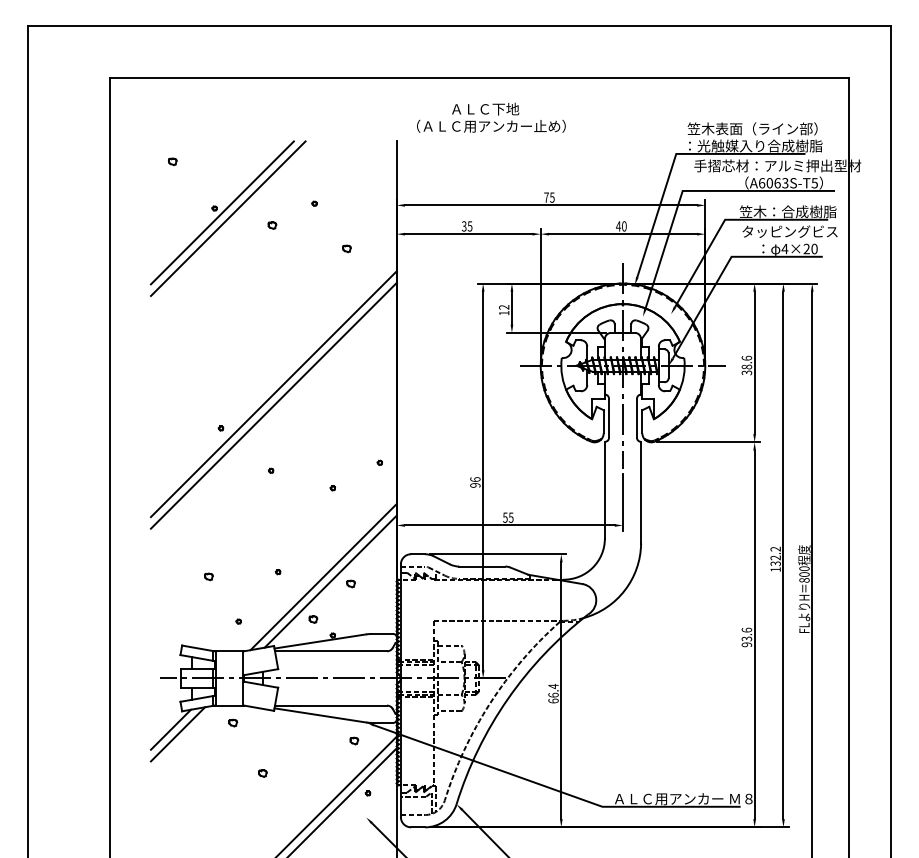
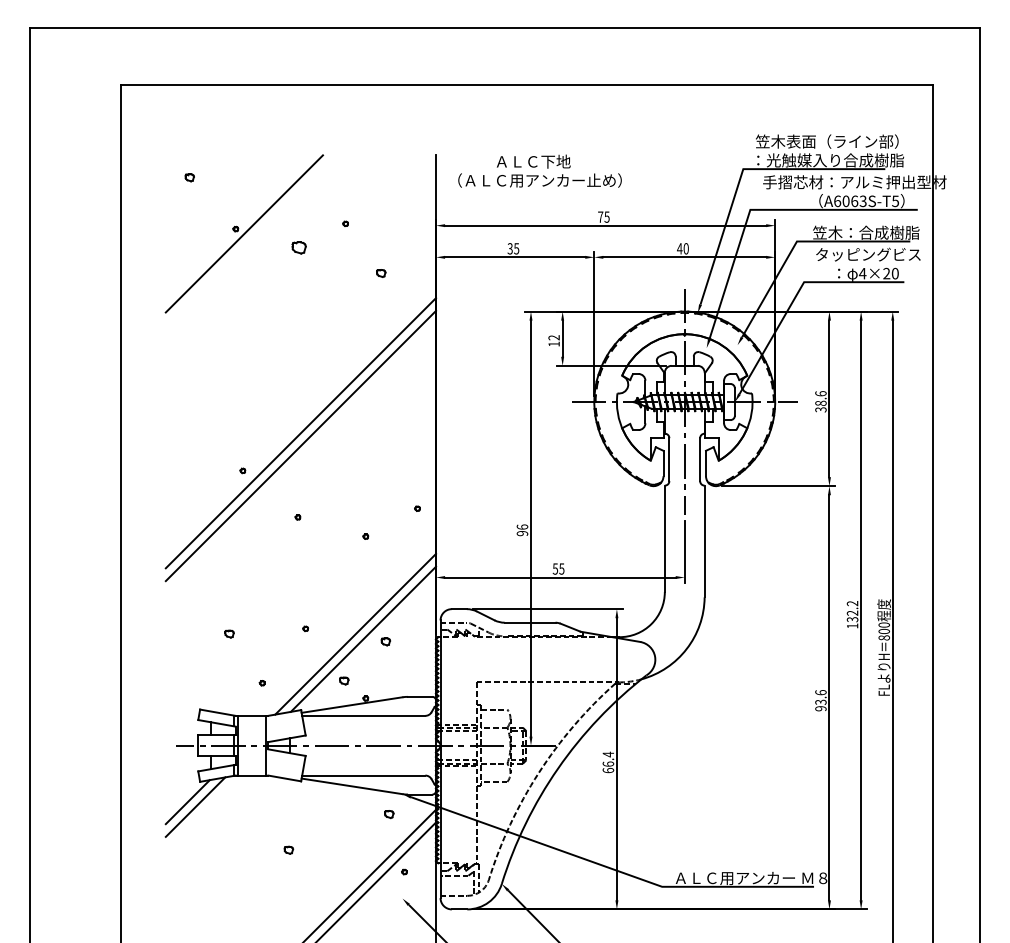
text: (491, 117) -> (540, 170), moved
line: (227, 218) -> (249, 240), removed
part: (272, 225) -> (299, 247), size x1.6
part: (233, 722) -> (256, 794), removed

